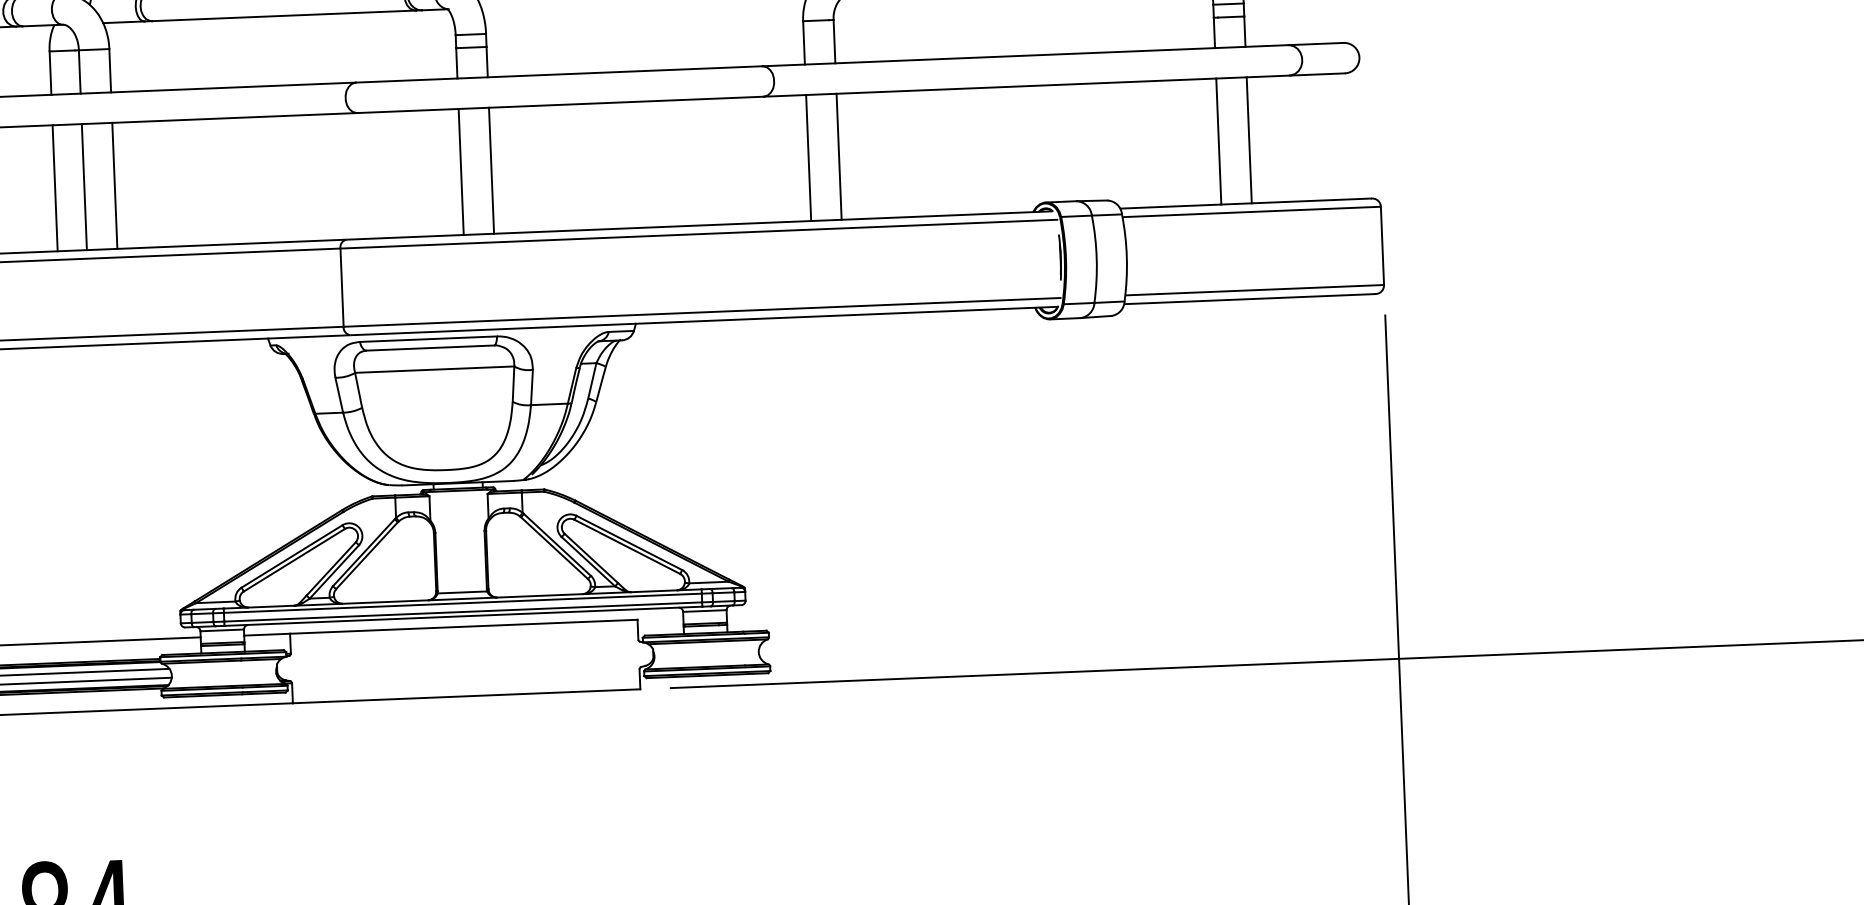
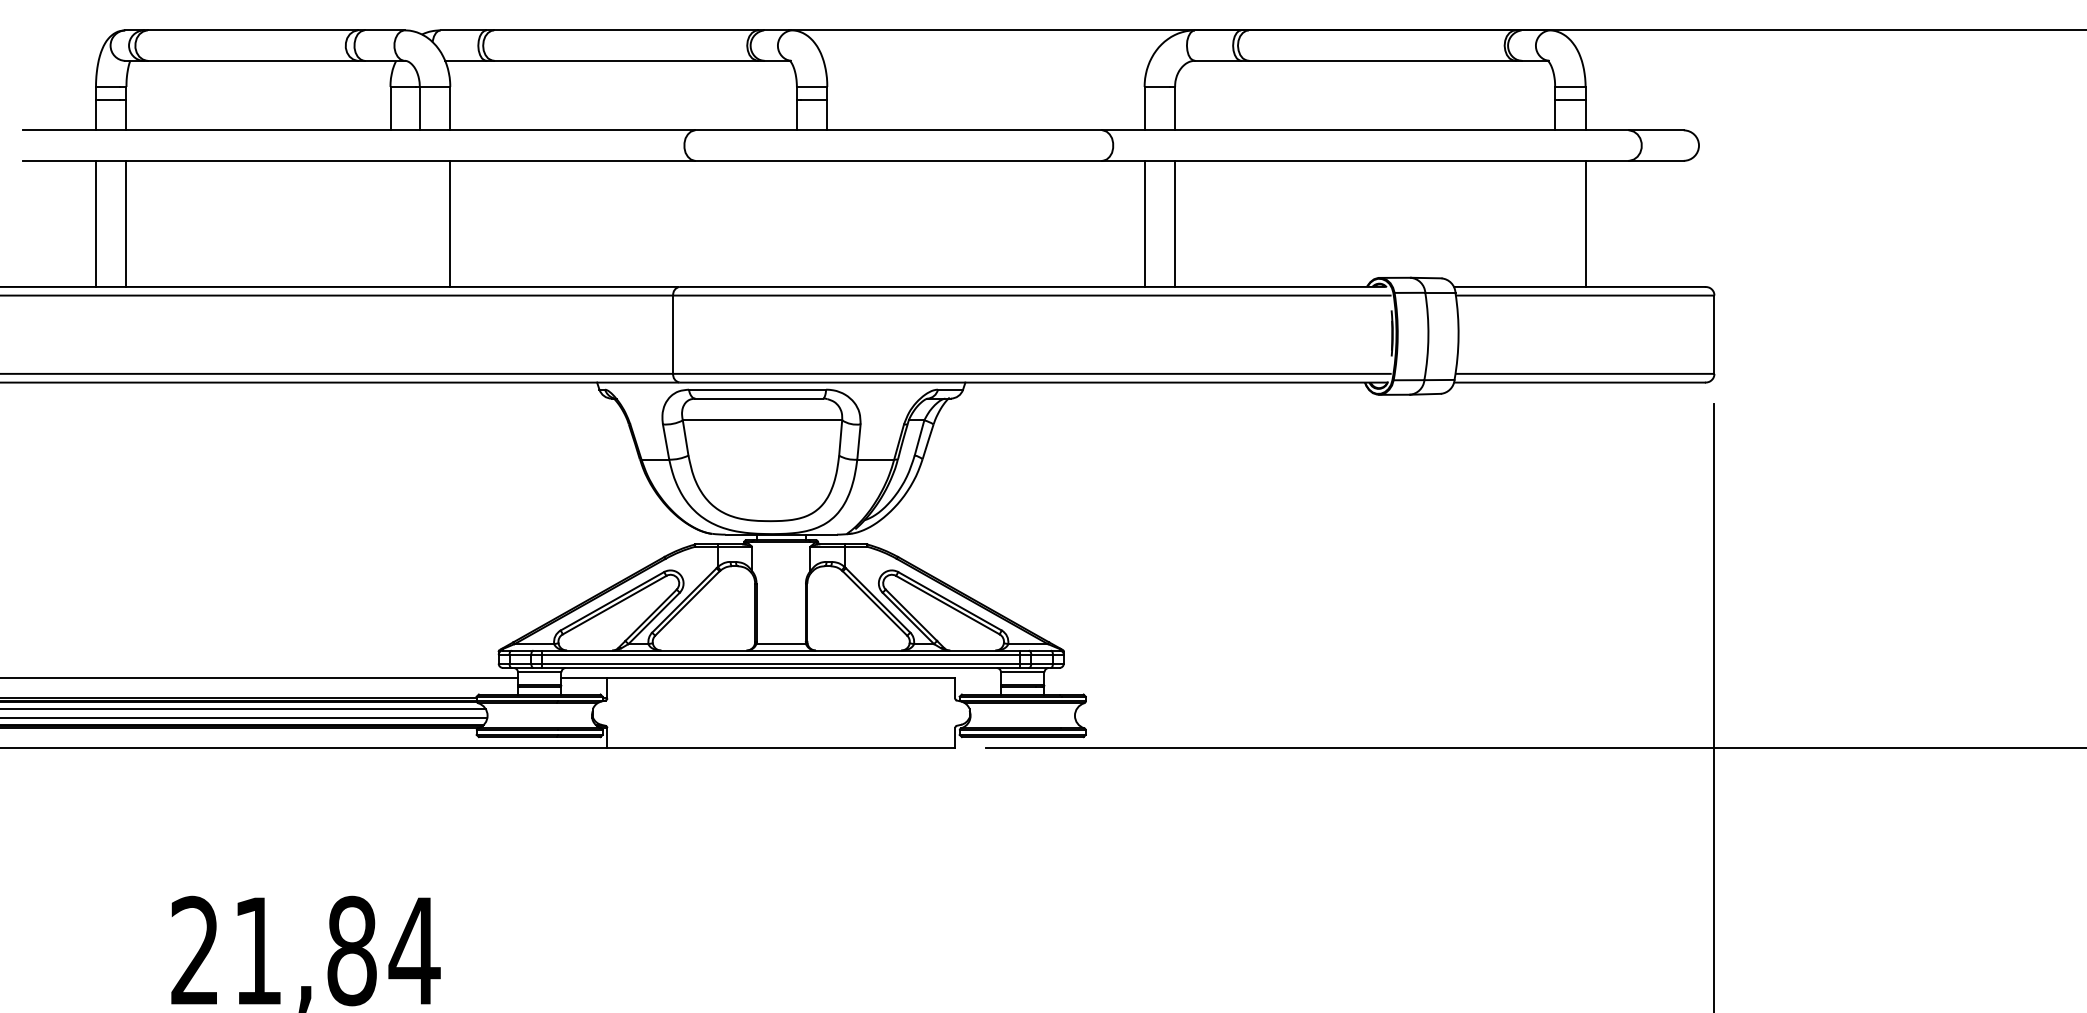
line: (1219, 141) -> (1555, 223), removed
line: (491, 170) -> (827, 223), removed
line: (460, 171) -> (796, 223), removed
line: (84, 186) -> (419, 223), removed
line: (55, 187) -> (390, 223), removed

